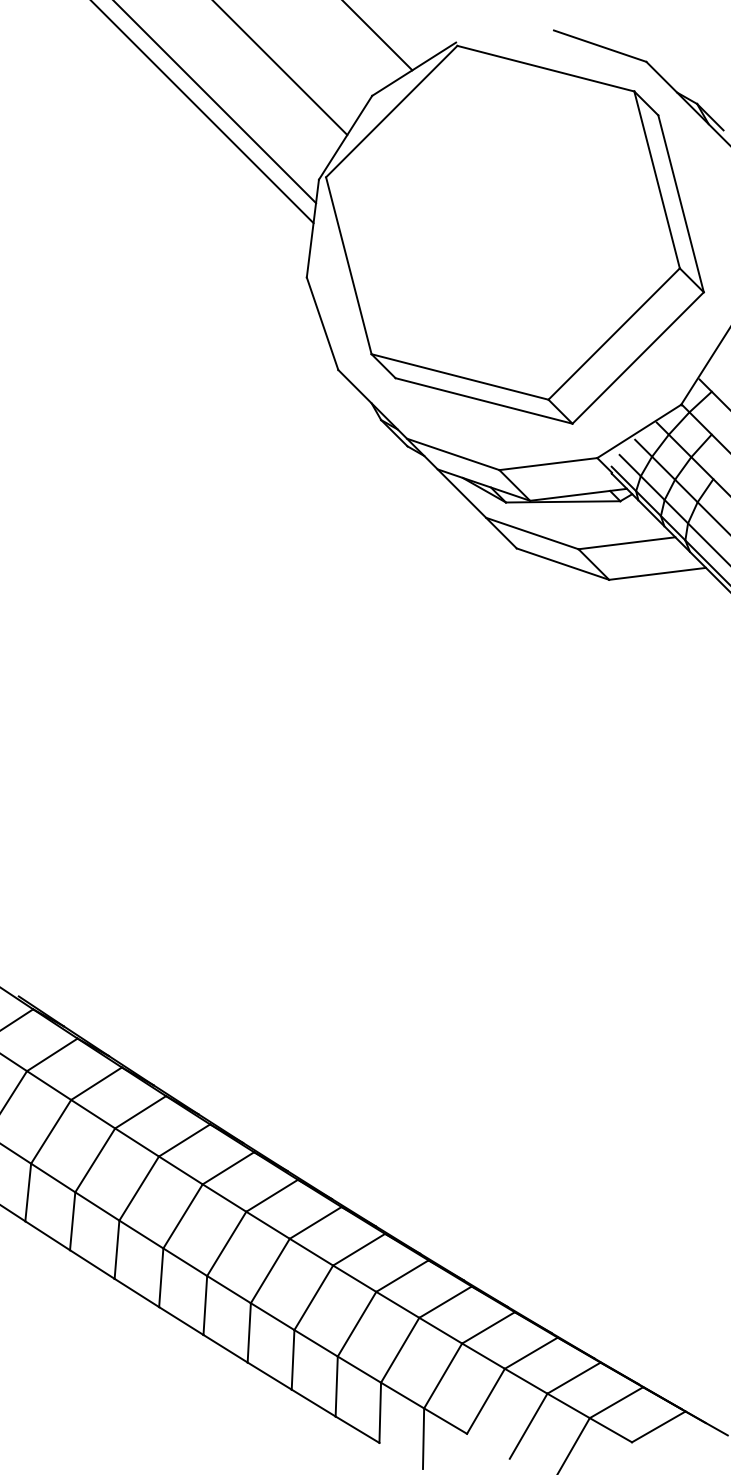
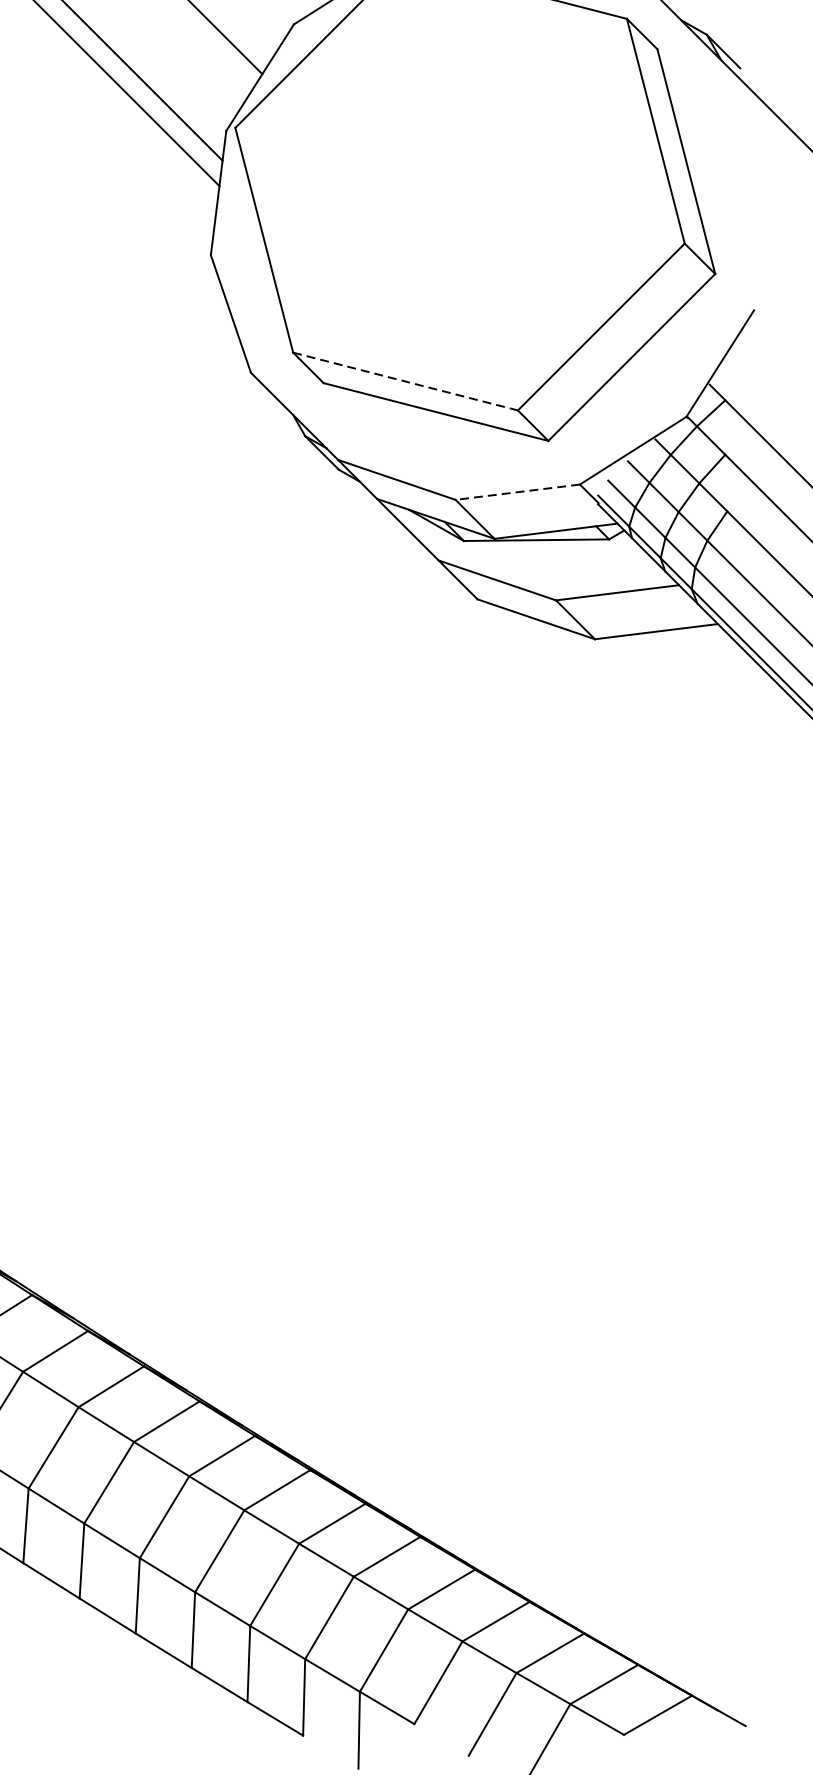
line: (460, 377) -> (406, 382), solid -> dashed
line: (547, 464) -> (516, 492), solid -> dashed

